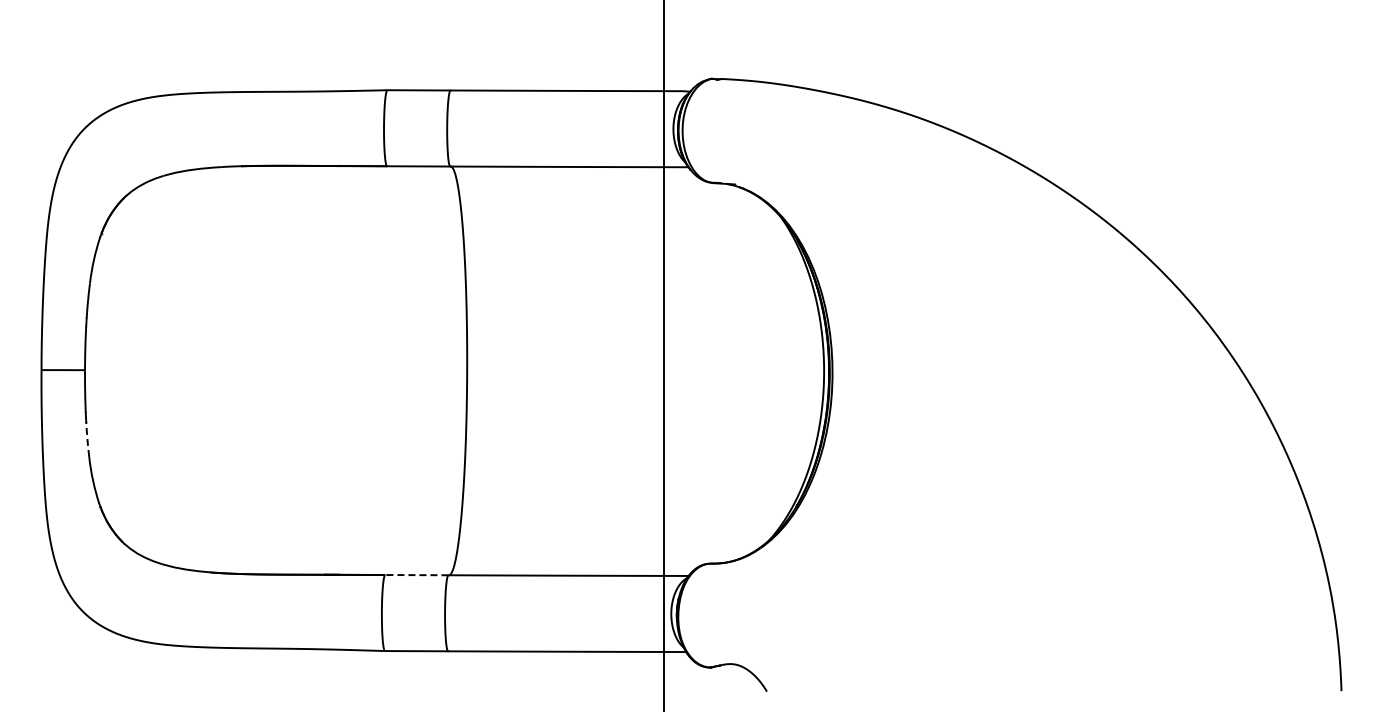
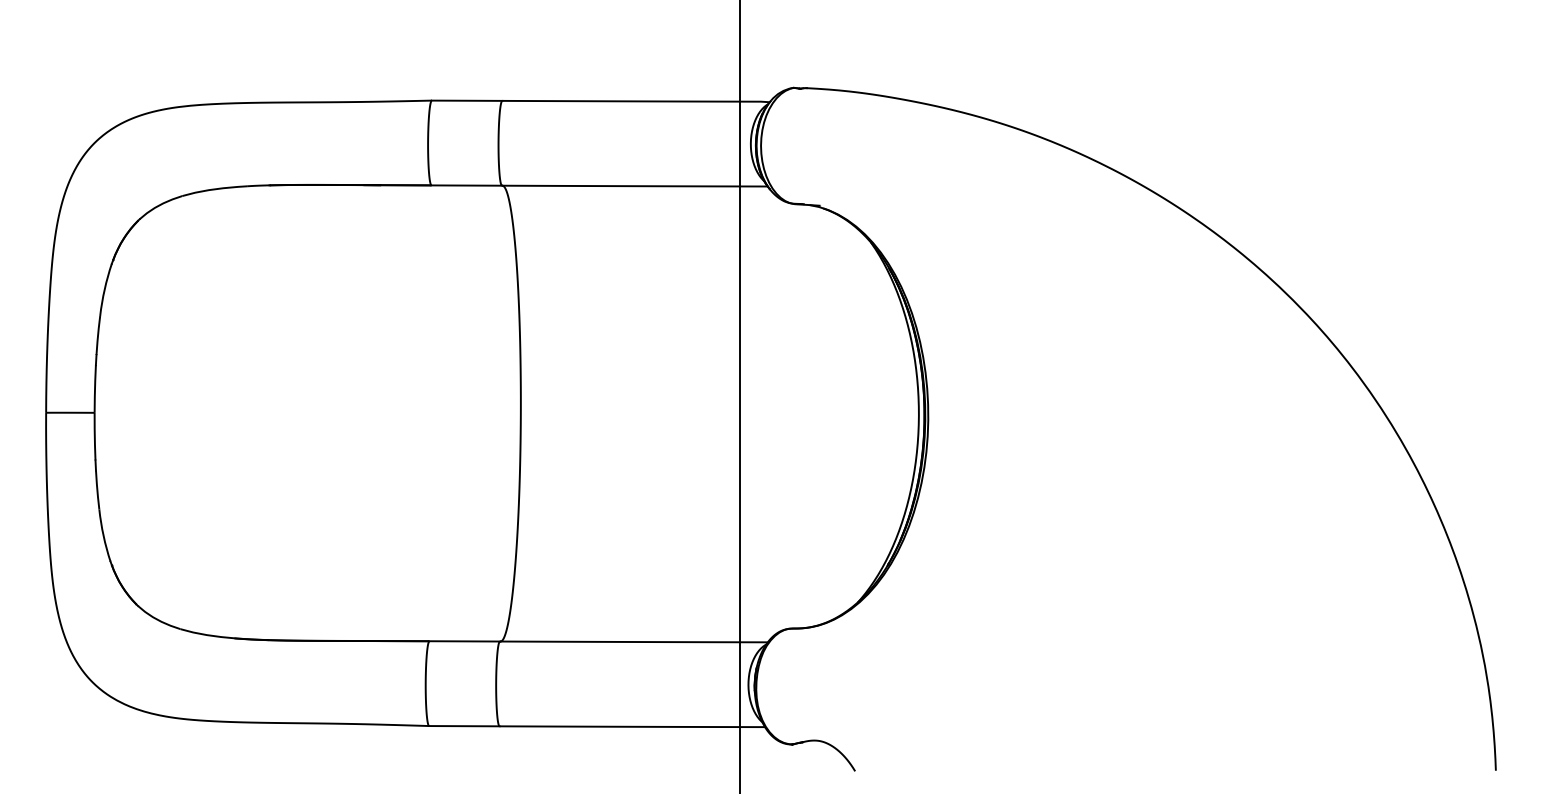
line: (87, 439) -> (97, 490), dashed -> solid
line: (416, 575) -> (464, 641), dashed -> solid

